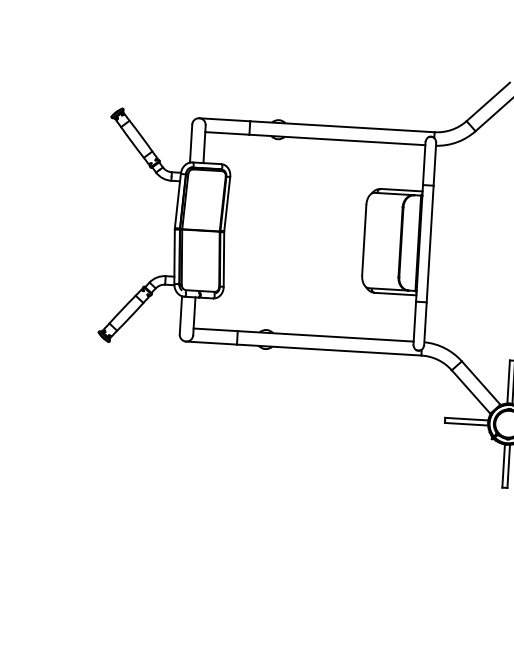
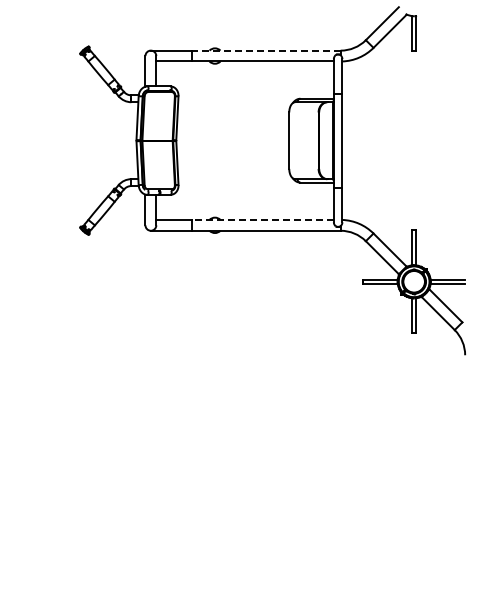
line: (341, 126) -> (265, 50), solid -> dashed
line: (325, 335) -> (262, 219), solid -> dashed

